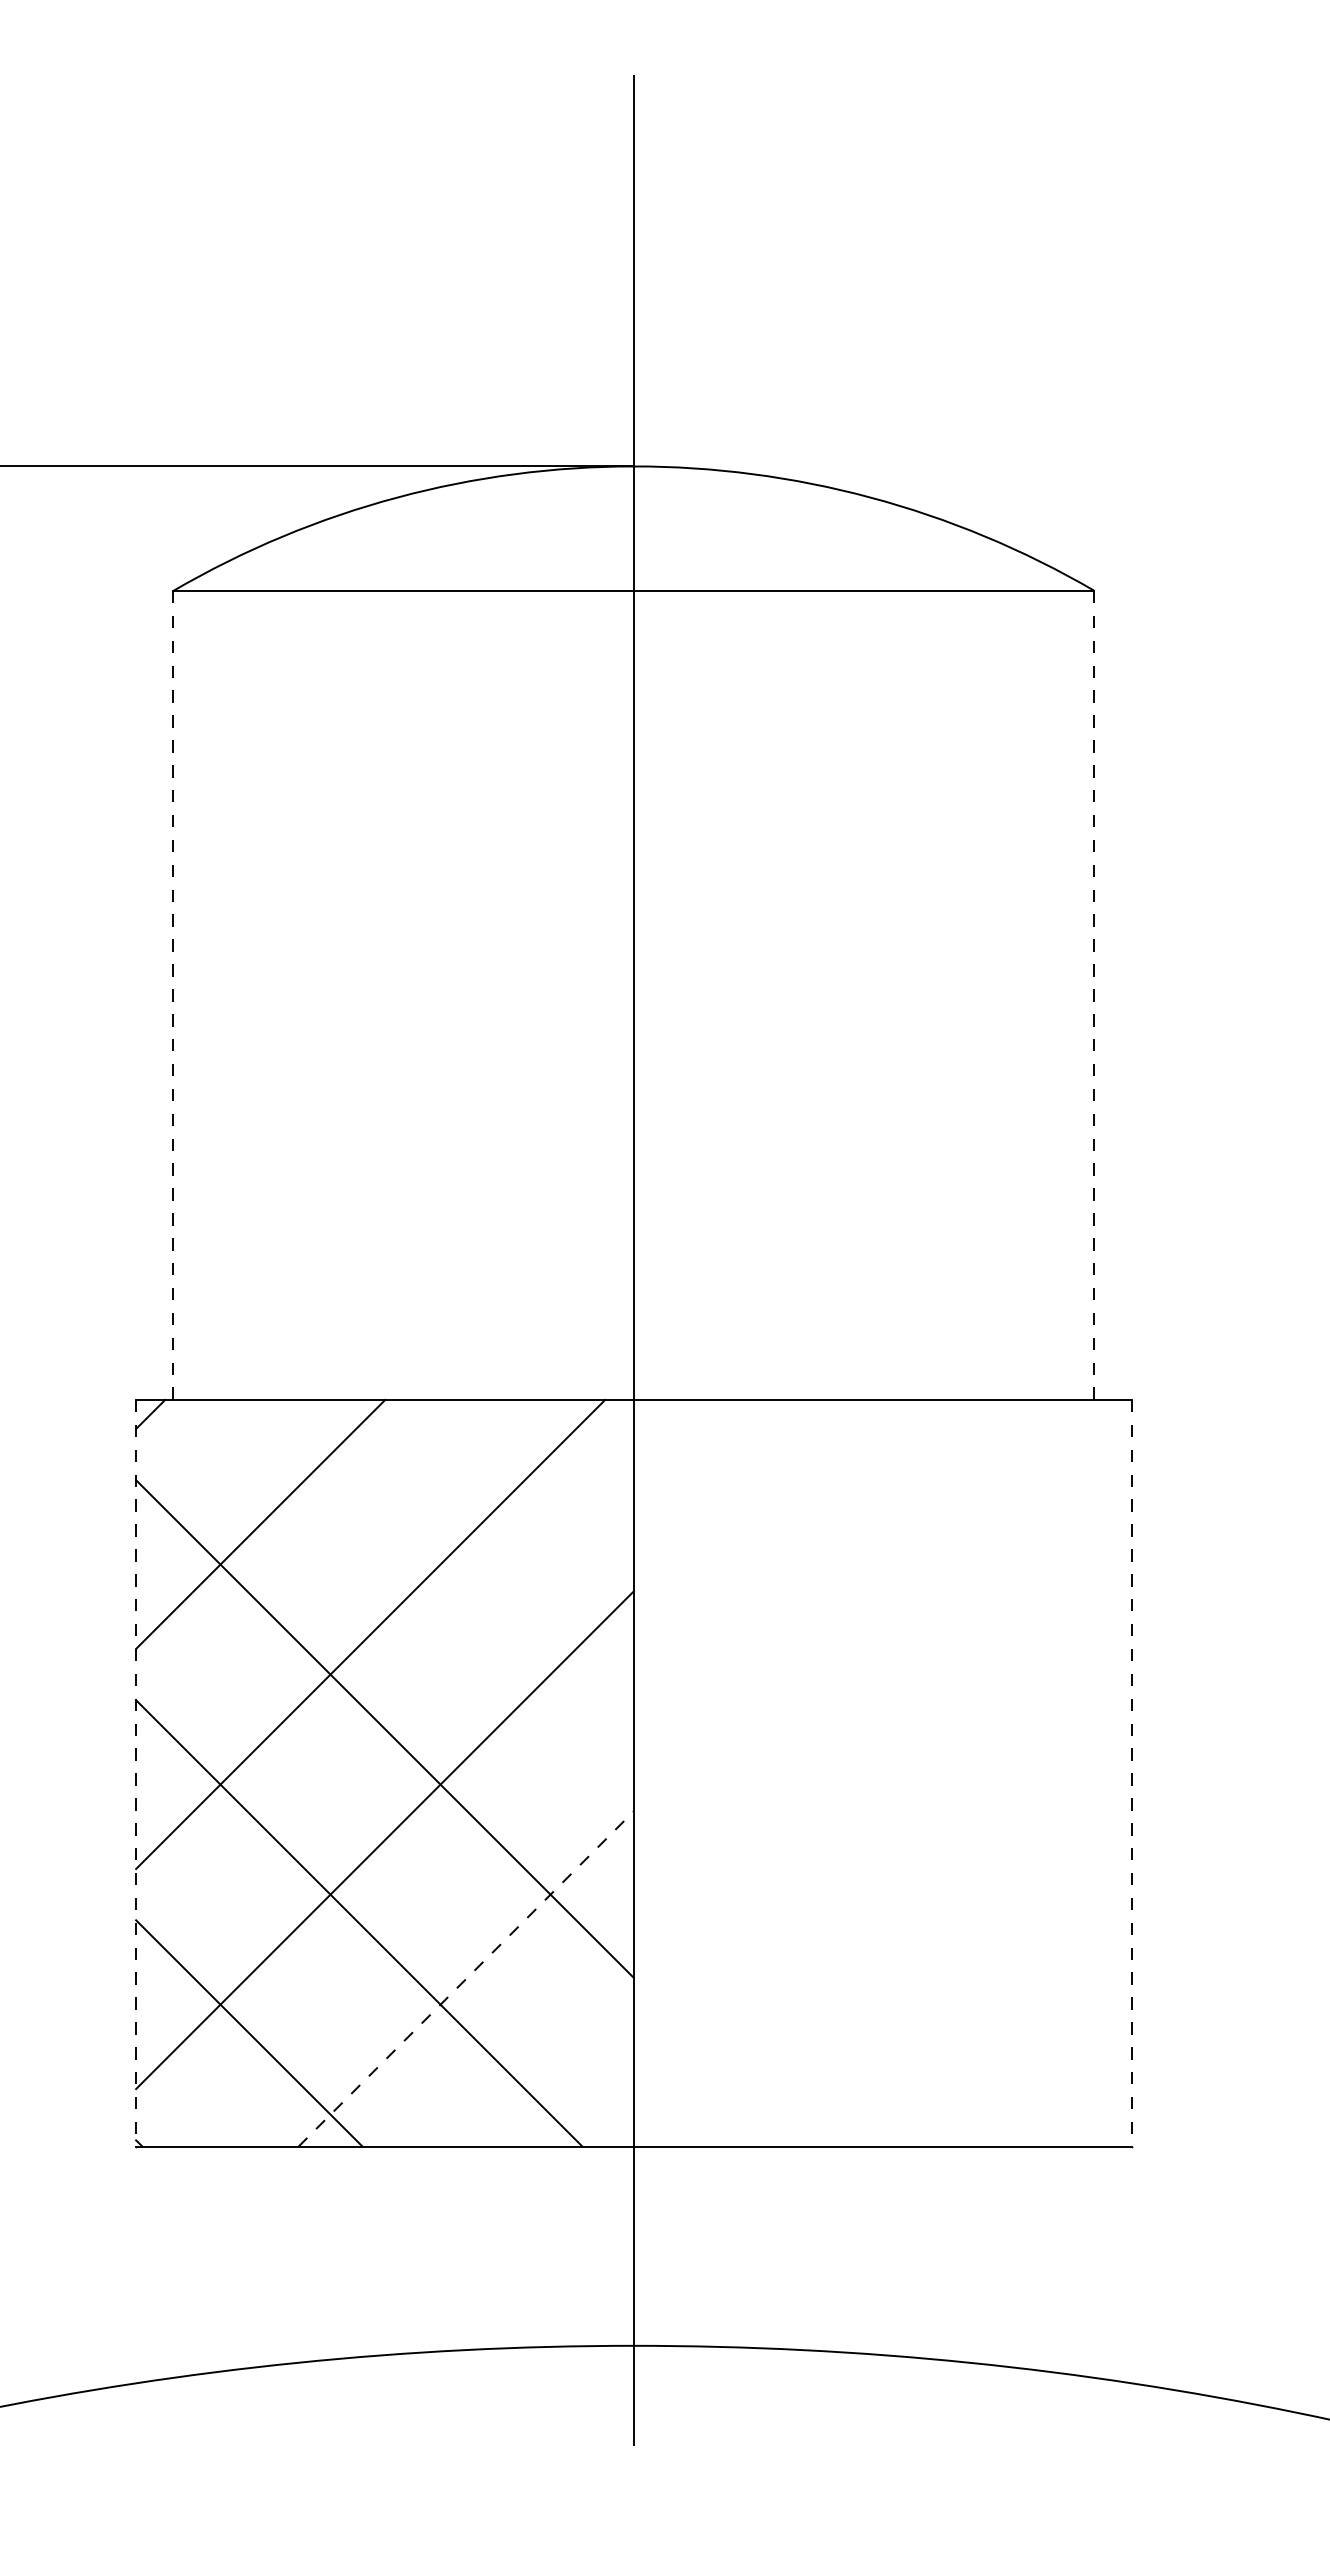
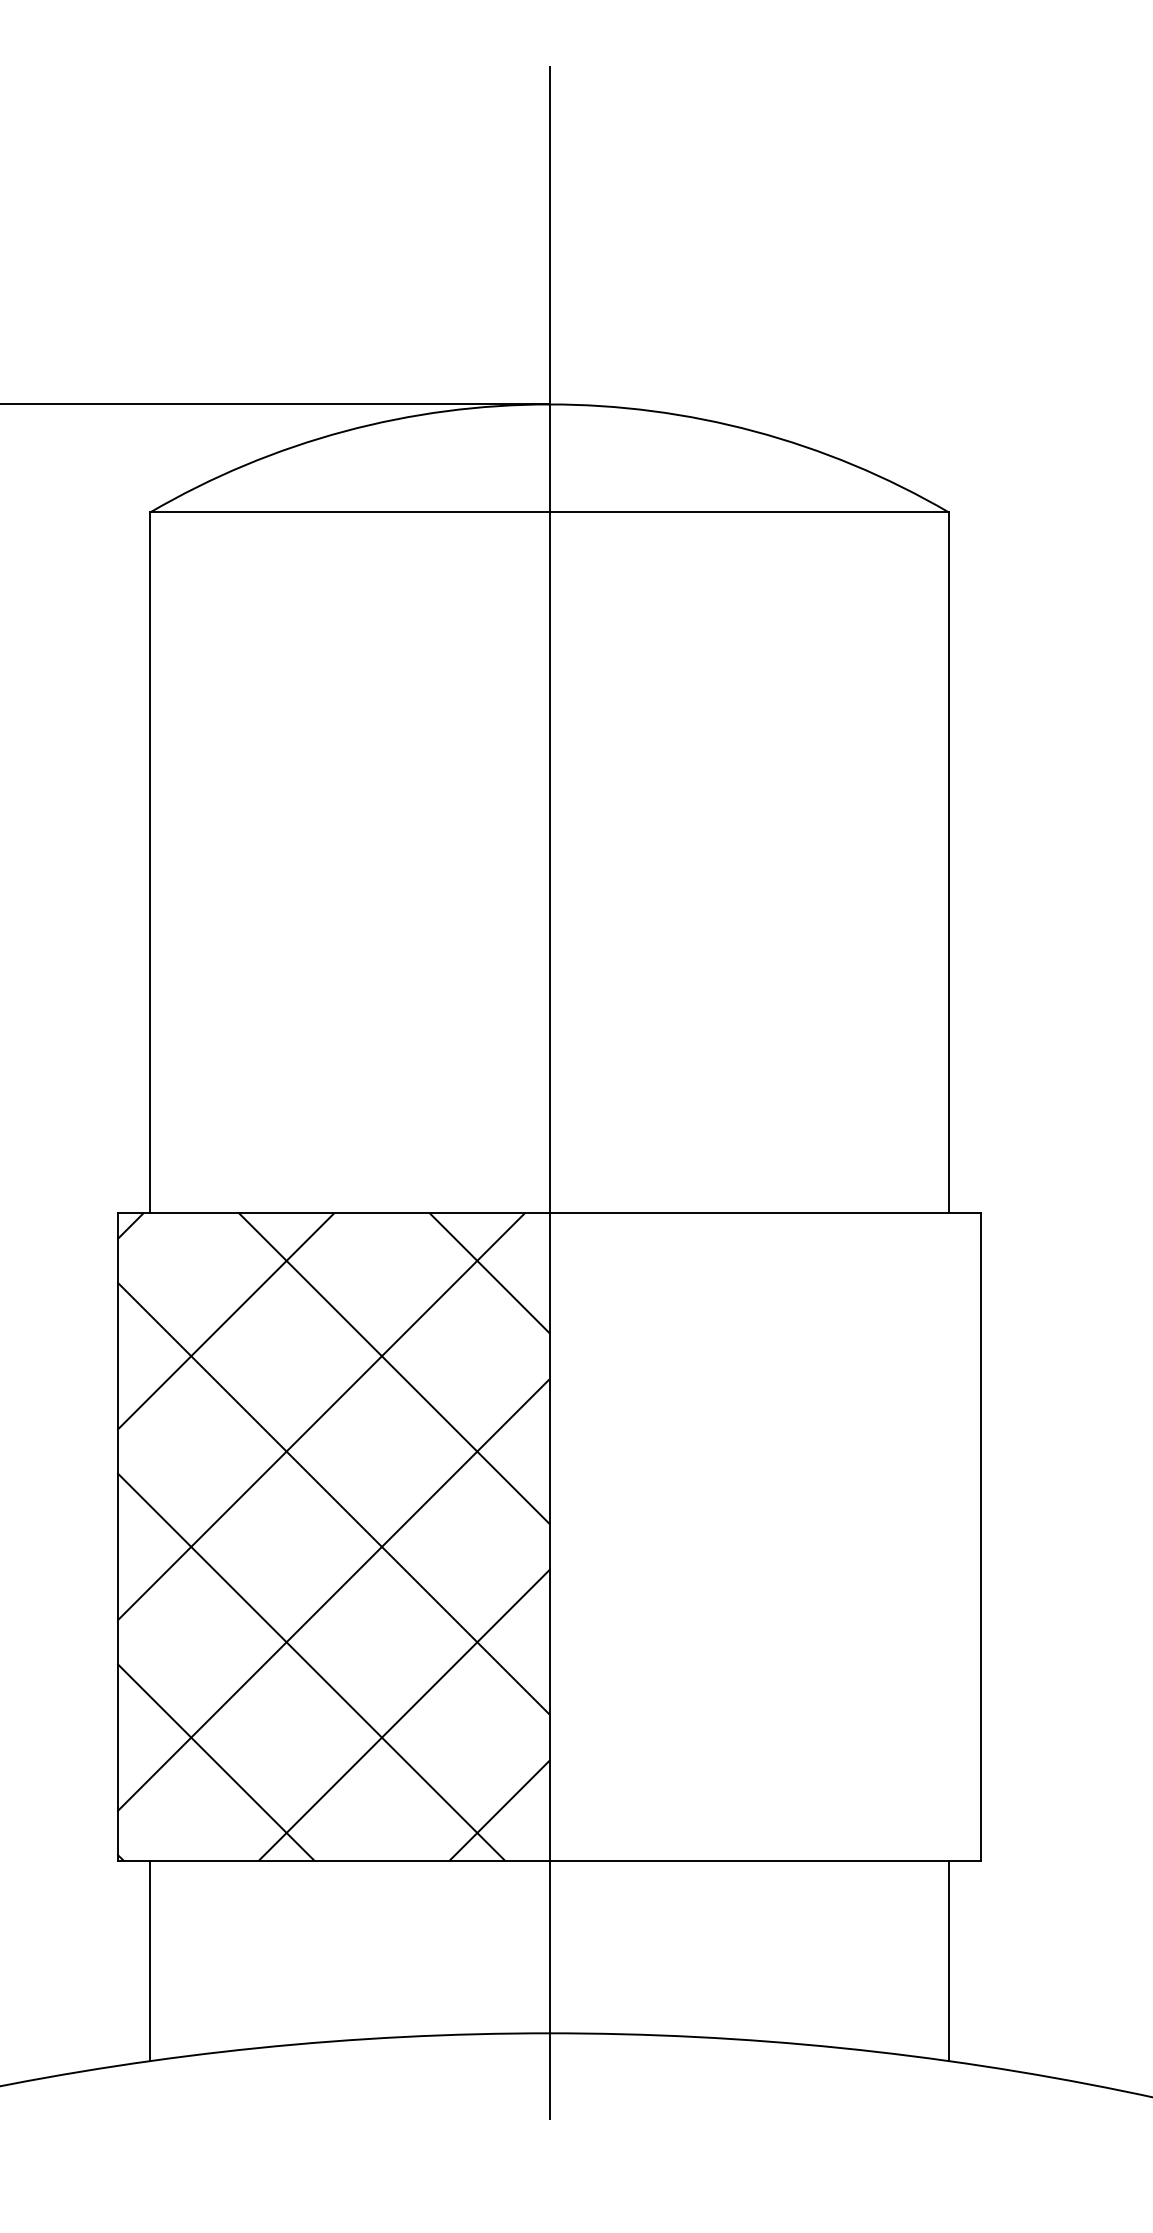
line: (173, 995) -> (150, 862), dashed -> solid
line: (1094, 995) -> (948, 862), dashed -> solid
line: (564, 1468) -> (489, 1272), added
line: (454, 1578) -> (394, 1368), added
line: (136, 1773) -> (118, 1537), dashed -> solid
line: (1131, 1773) -> (980, 1537), dashed -> solid
line: (466, 1978) -> (404, 1714), dashed -> solid
line: (575, 2088) -> (498, 1810), added
line: (173, 2262) -> (150, 1961), added
line: (1094, 2262) -> (948, 1961), added

